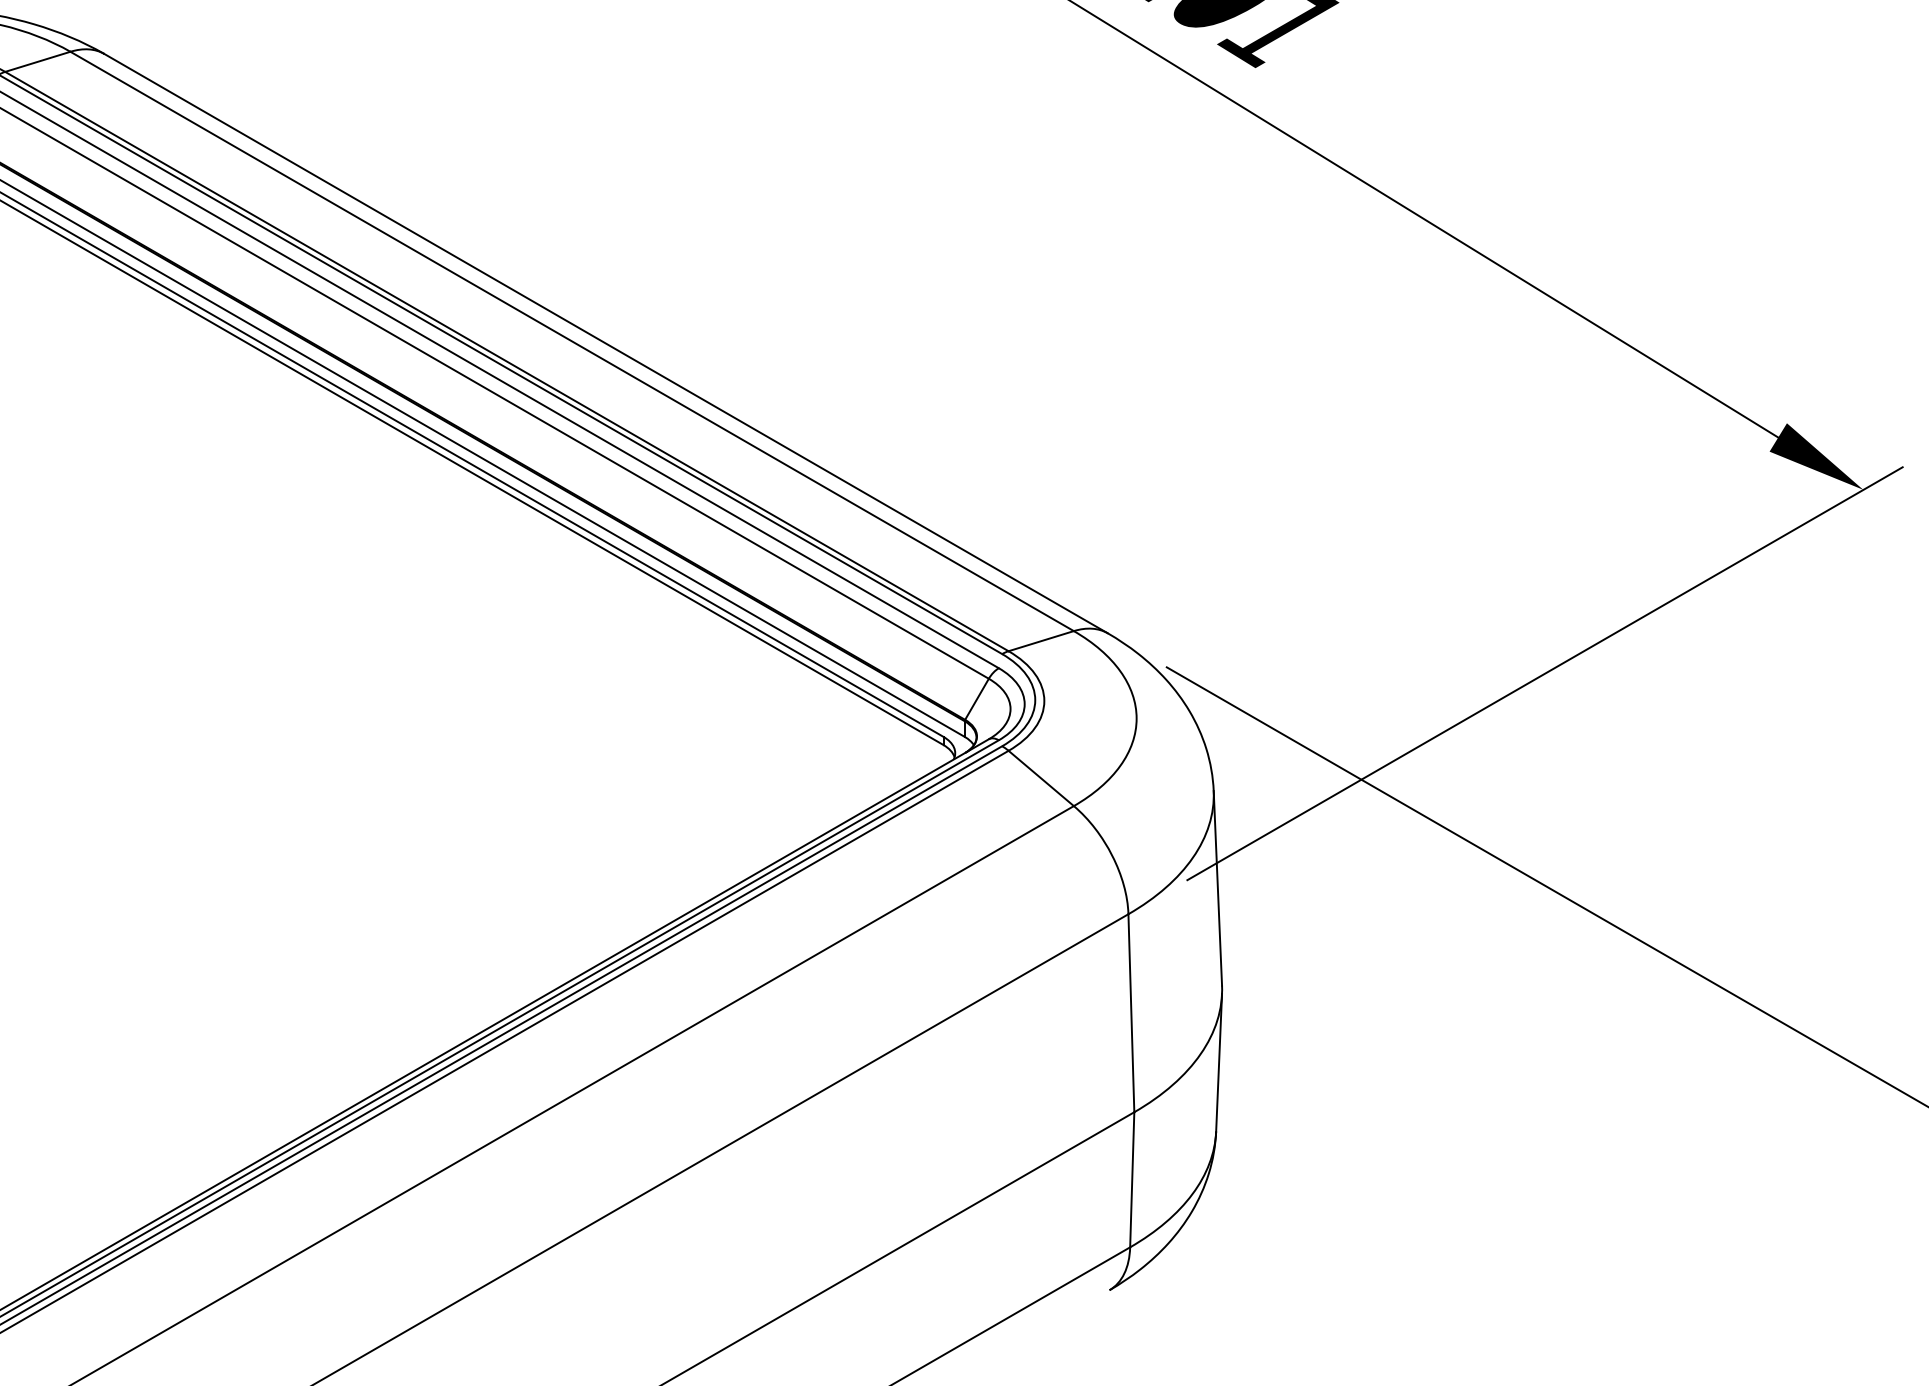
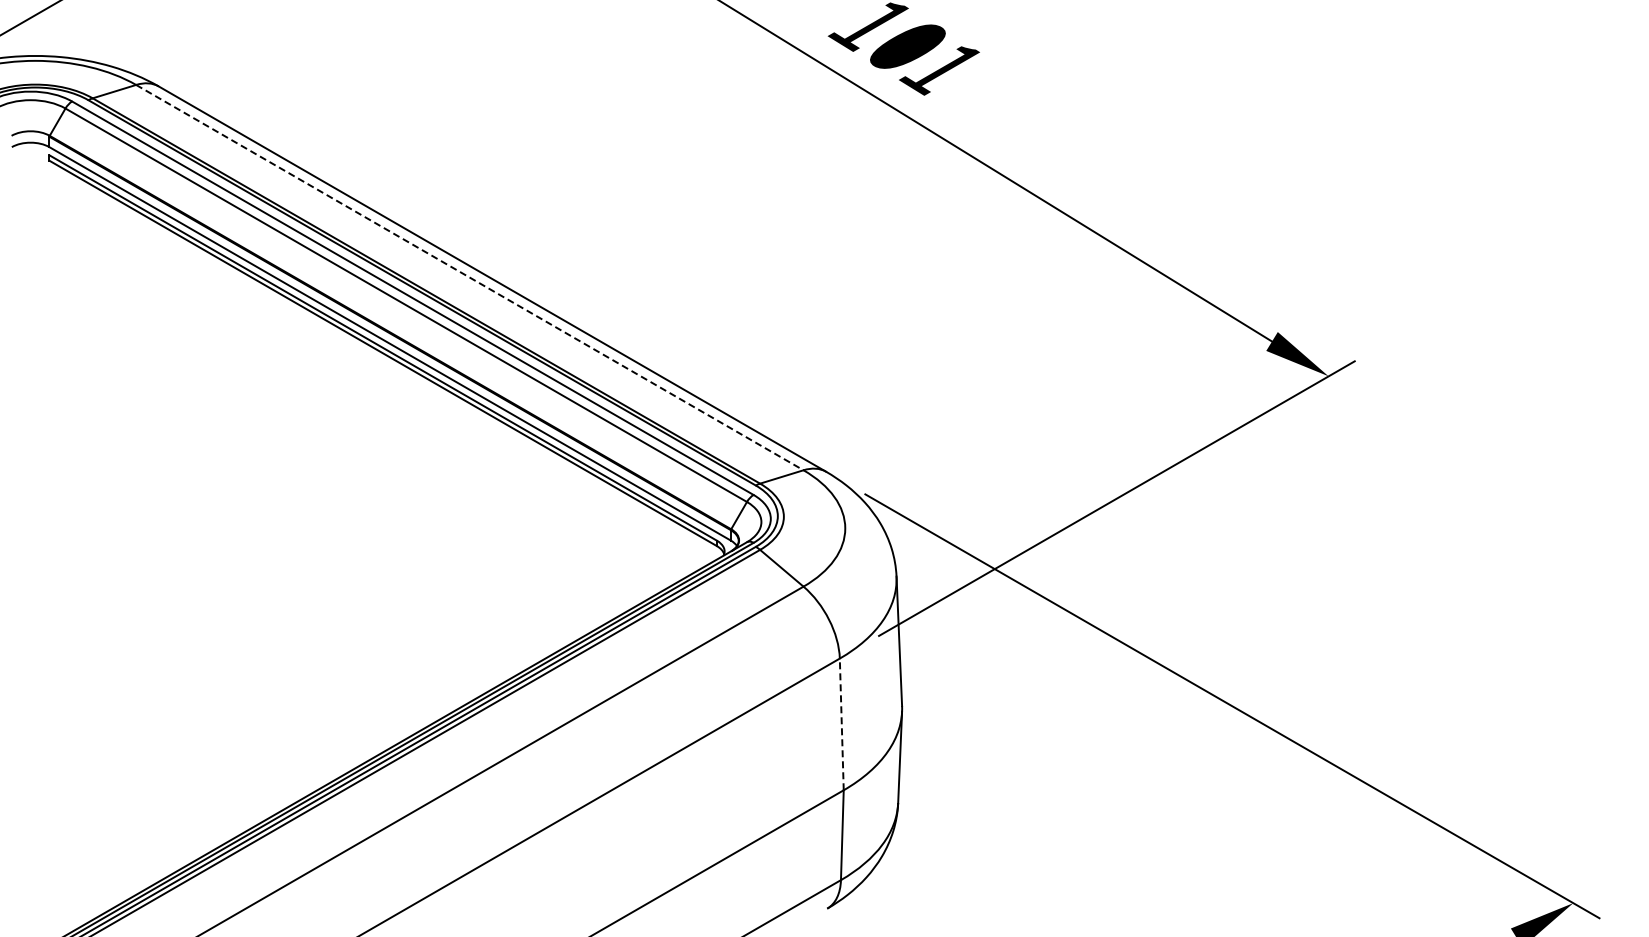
line: (573, 341) -> (470, 277), solid -> dashed
line: (1130, 1013) -> (841, 724), solid -> dashed

